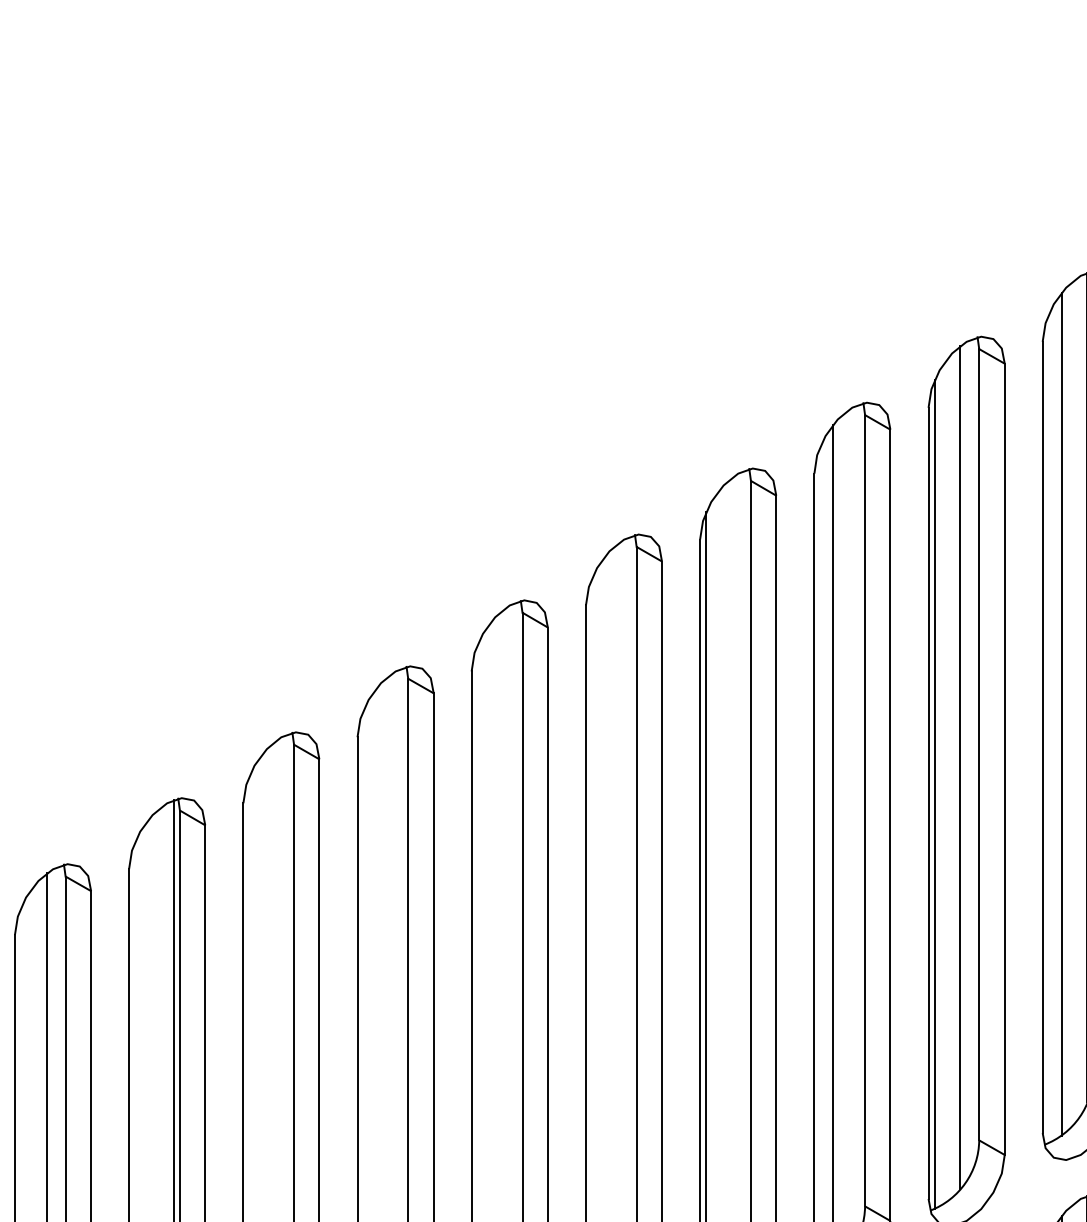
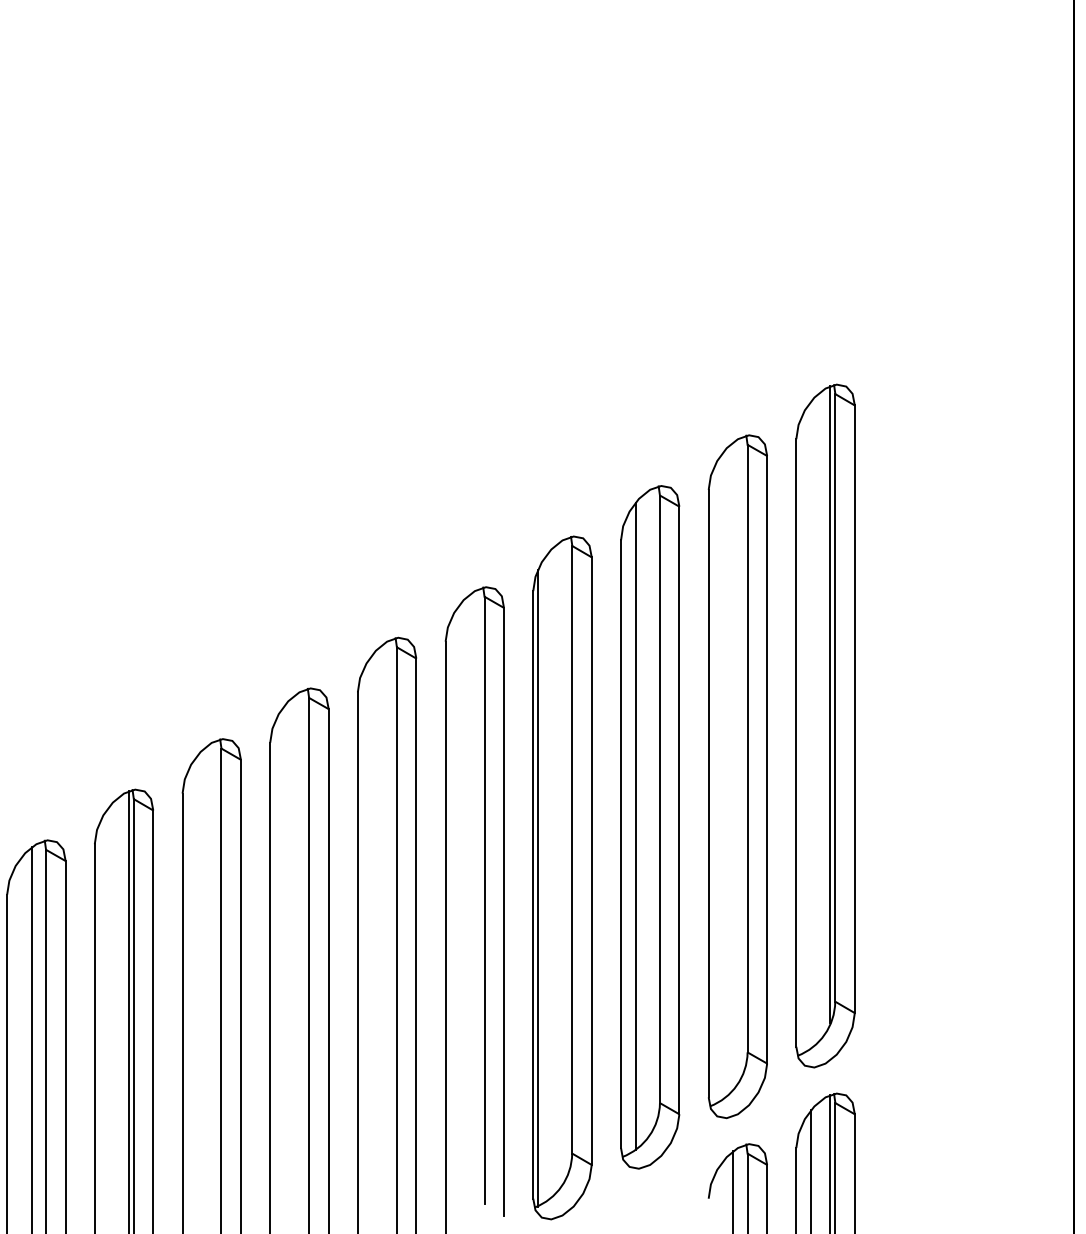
line: (1062, 714) -> (811, 725), removed
line: (960, 768) -> (733, 766), removed
line: (934, 794) -> (713, 786), removed

